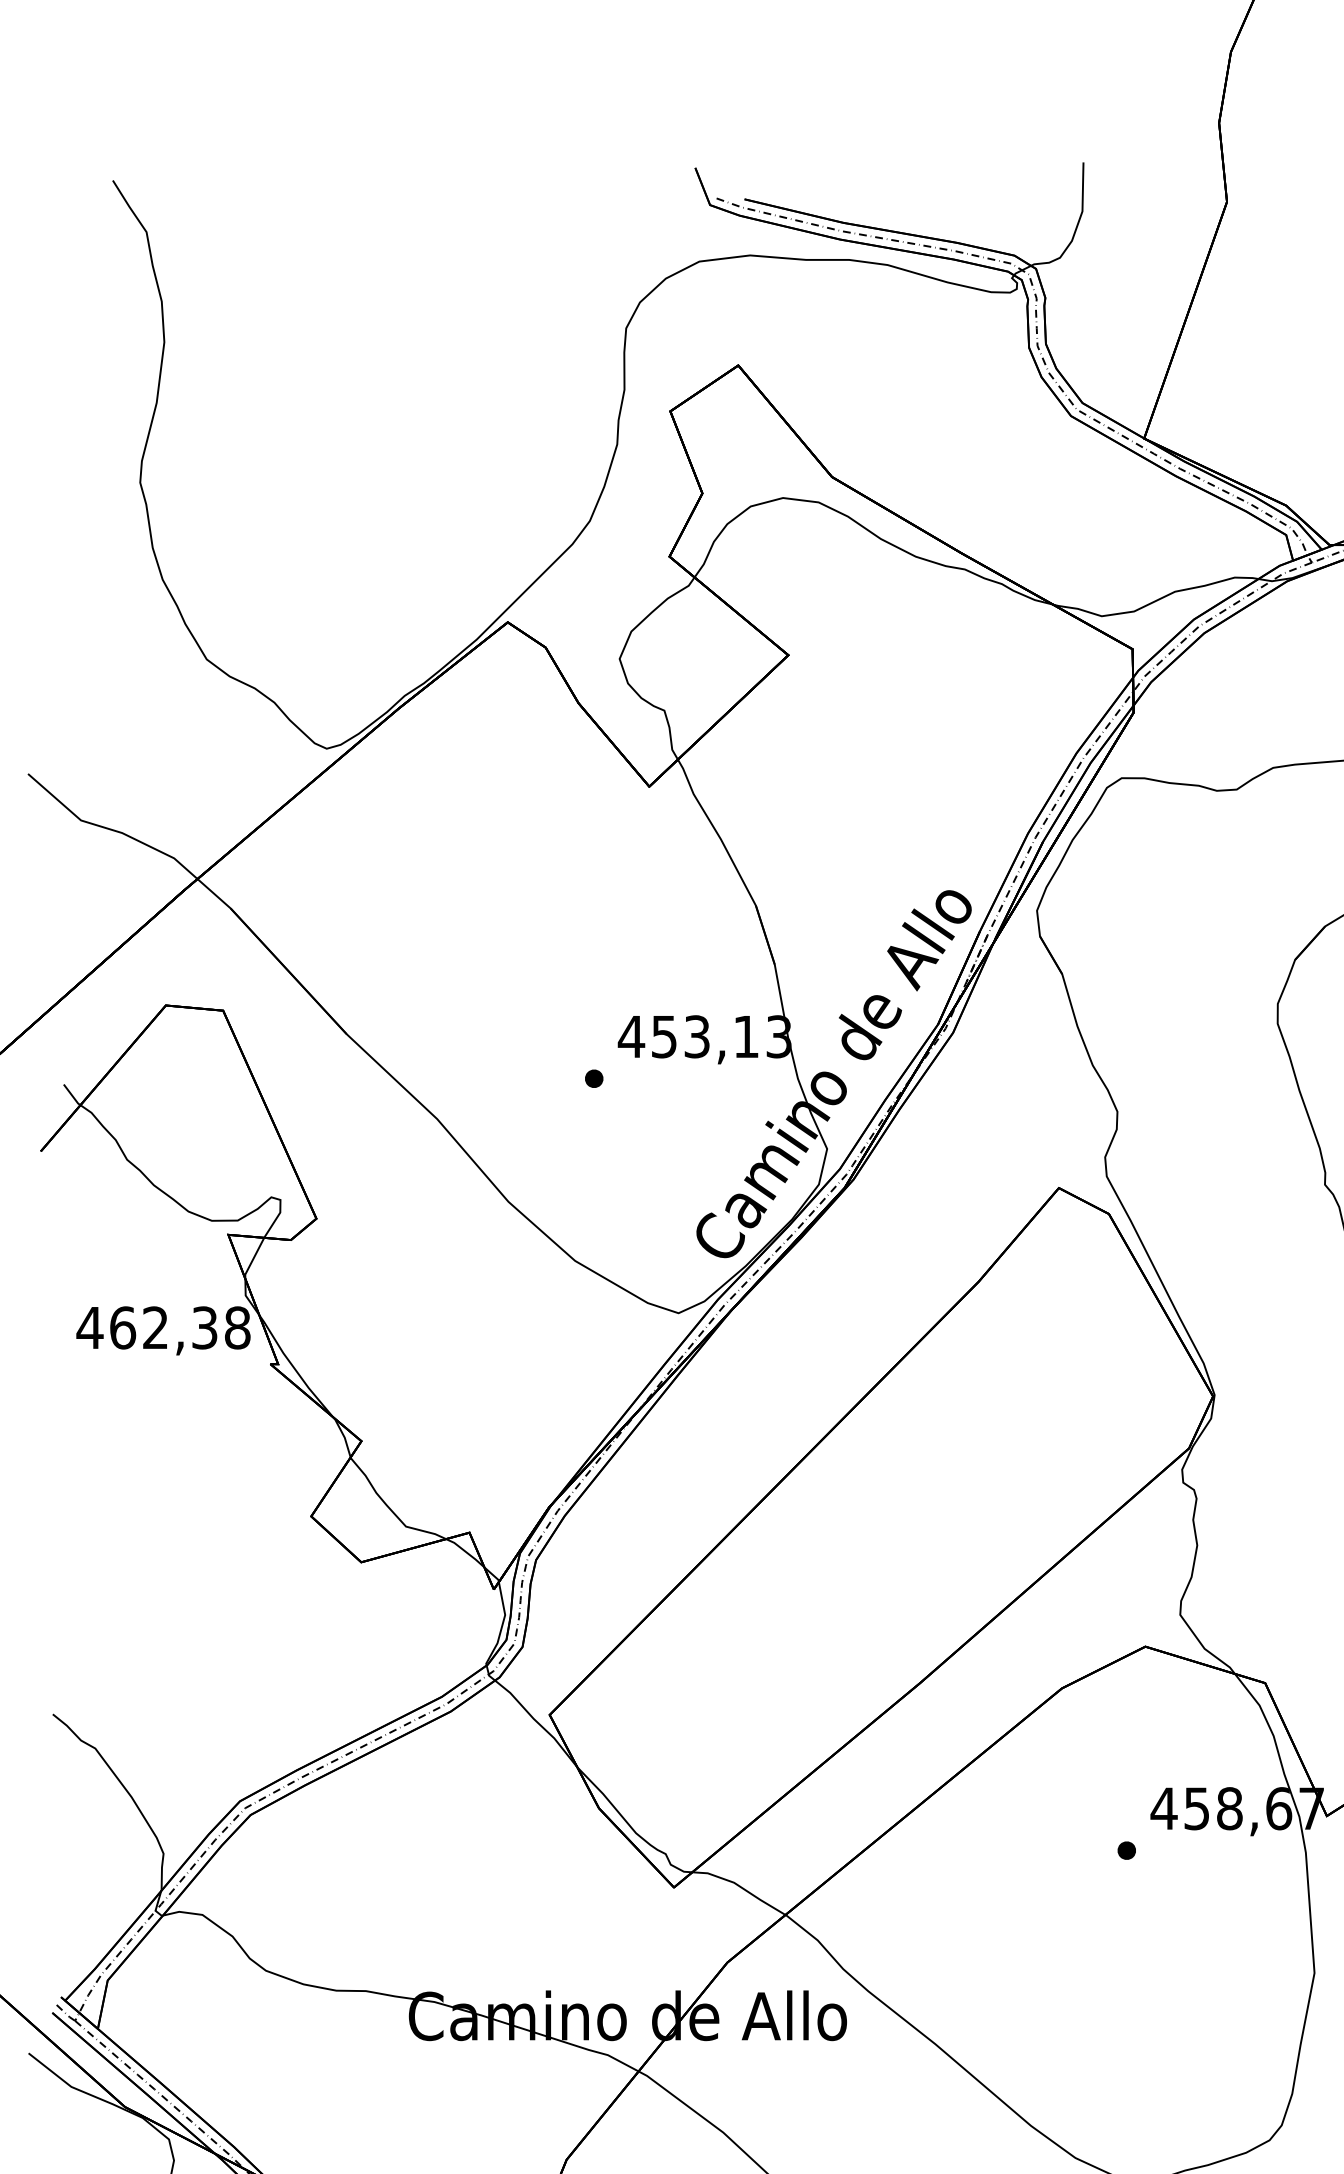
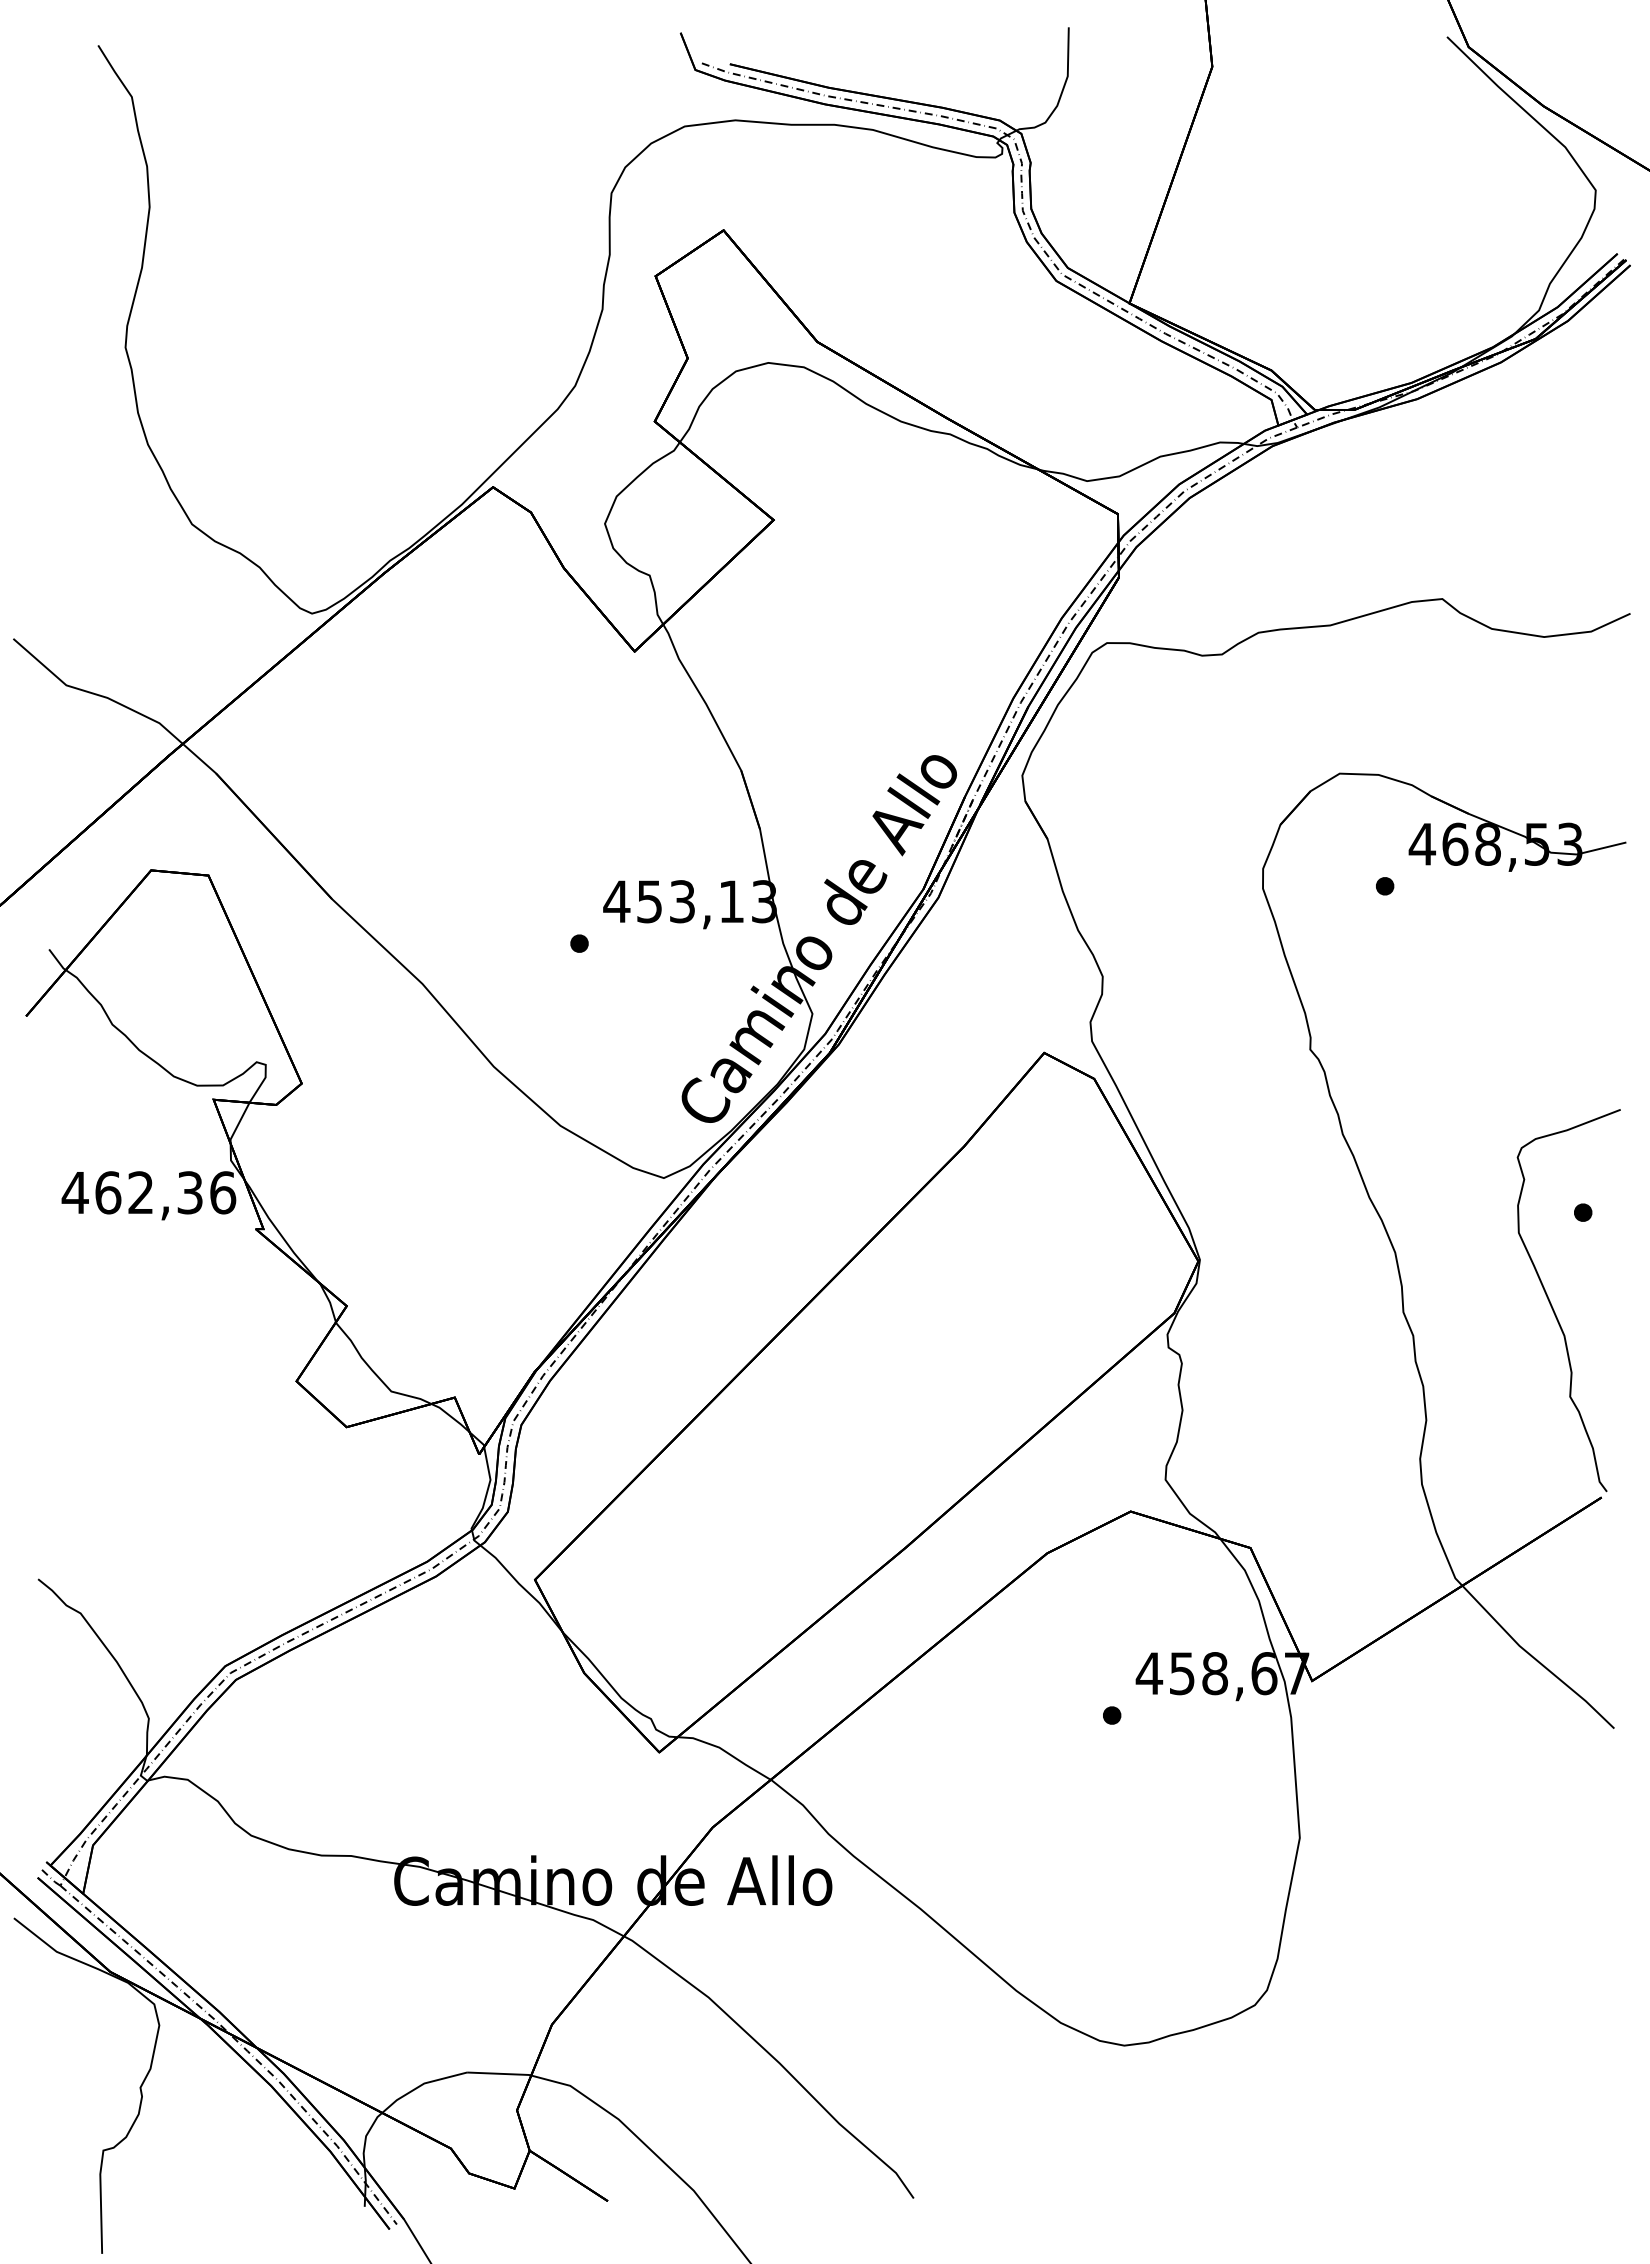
text: (238, 1327) -> (223, 1192), 462,38 -> 462,36

